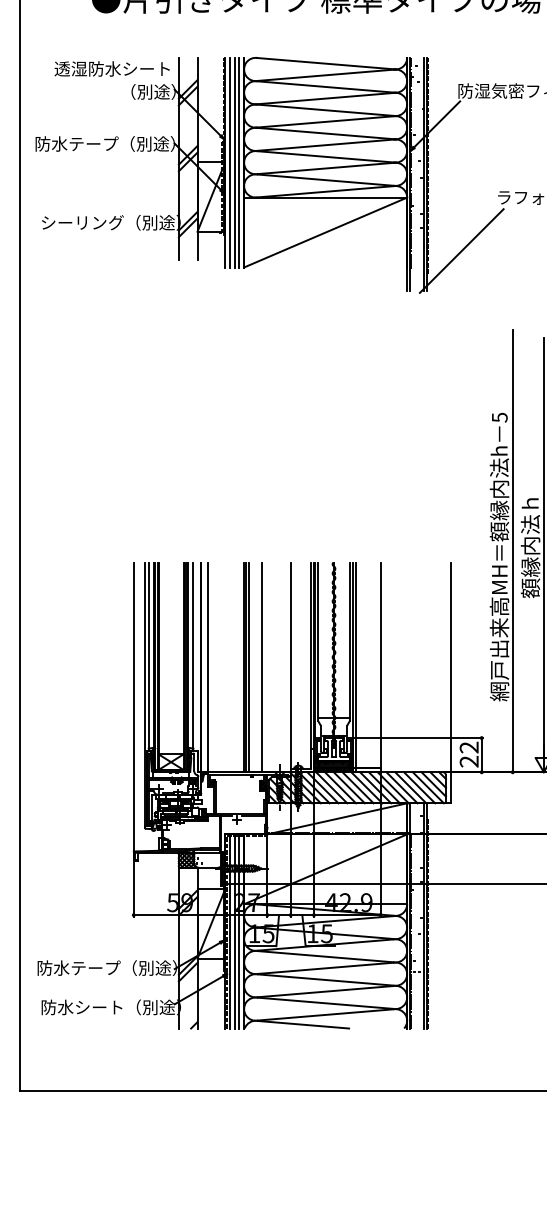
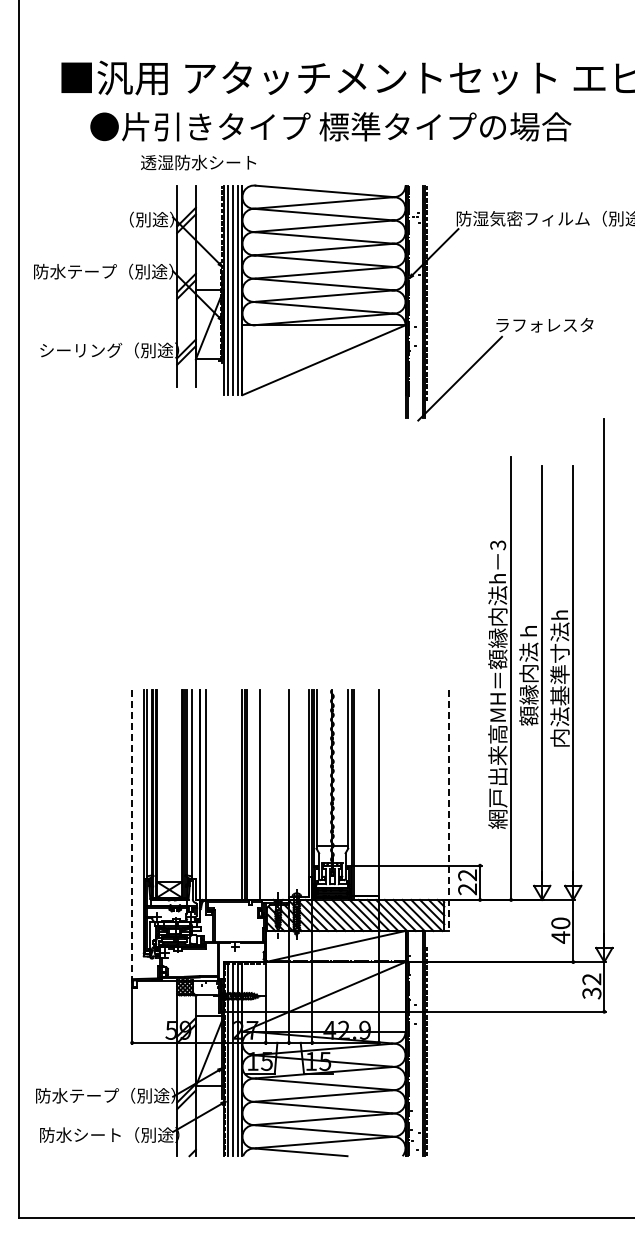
text: (112, 68) -> (198, 162), moved
text: (499, 416) -> (497, 544), 5 -> 3
line: (451, 683) -> (449, 811), solid -> dashed
line: (134, 711) -> (132, 839), solid -> dashed

